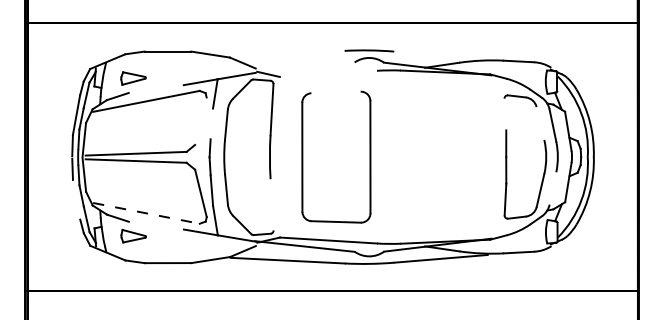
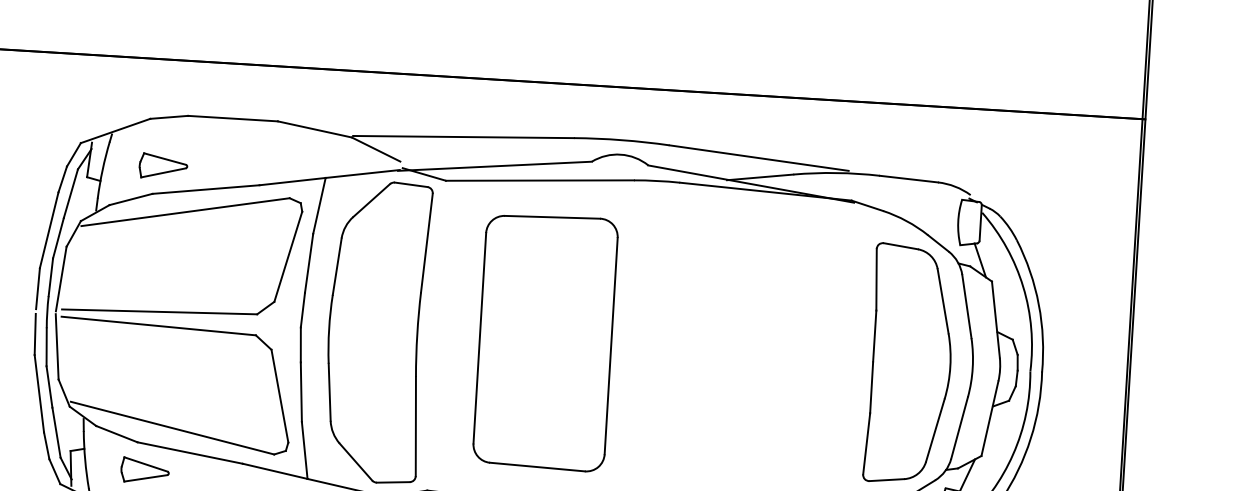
line: (287, 53) -> (463, 136), added
line: (440, 55) -> (758, 158), added
line: (304, 67) -> (494, 165), added
line: (327, 73) -> (538, 179), added
line: (155, 89) -> (204, 190), added
line: (335, 92) -> (551, 217), added
line: (505, 114) -> (876, 279), added
line: (200, 120) -> (287, 255), added
line: (211, 123) -> (308, 262), added
line: (540, 123) -> (943, 301), added
line: (552, 188) -> (958, 428), added
line: (76, 199) -> (39, 393), added
line: (271, 204) -> (414, 425), added
line: (147, 213) -> (174, 428), dashed -> solid
line: (155, 225) -> (188, 452), added

